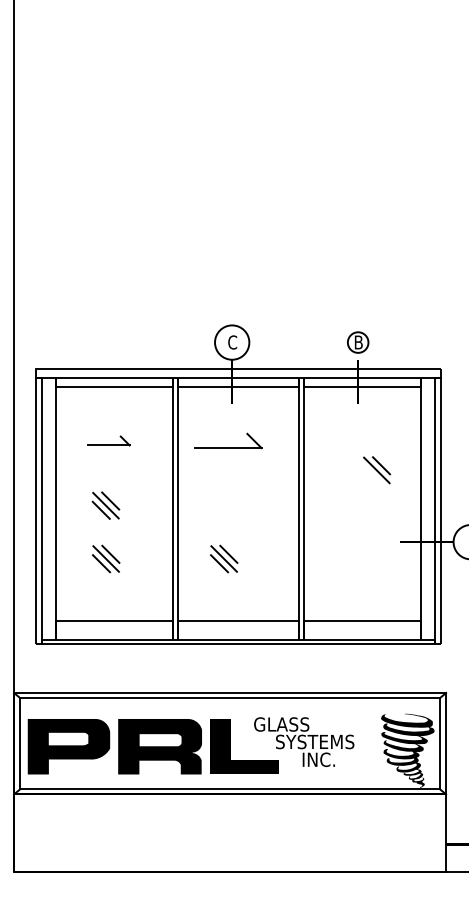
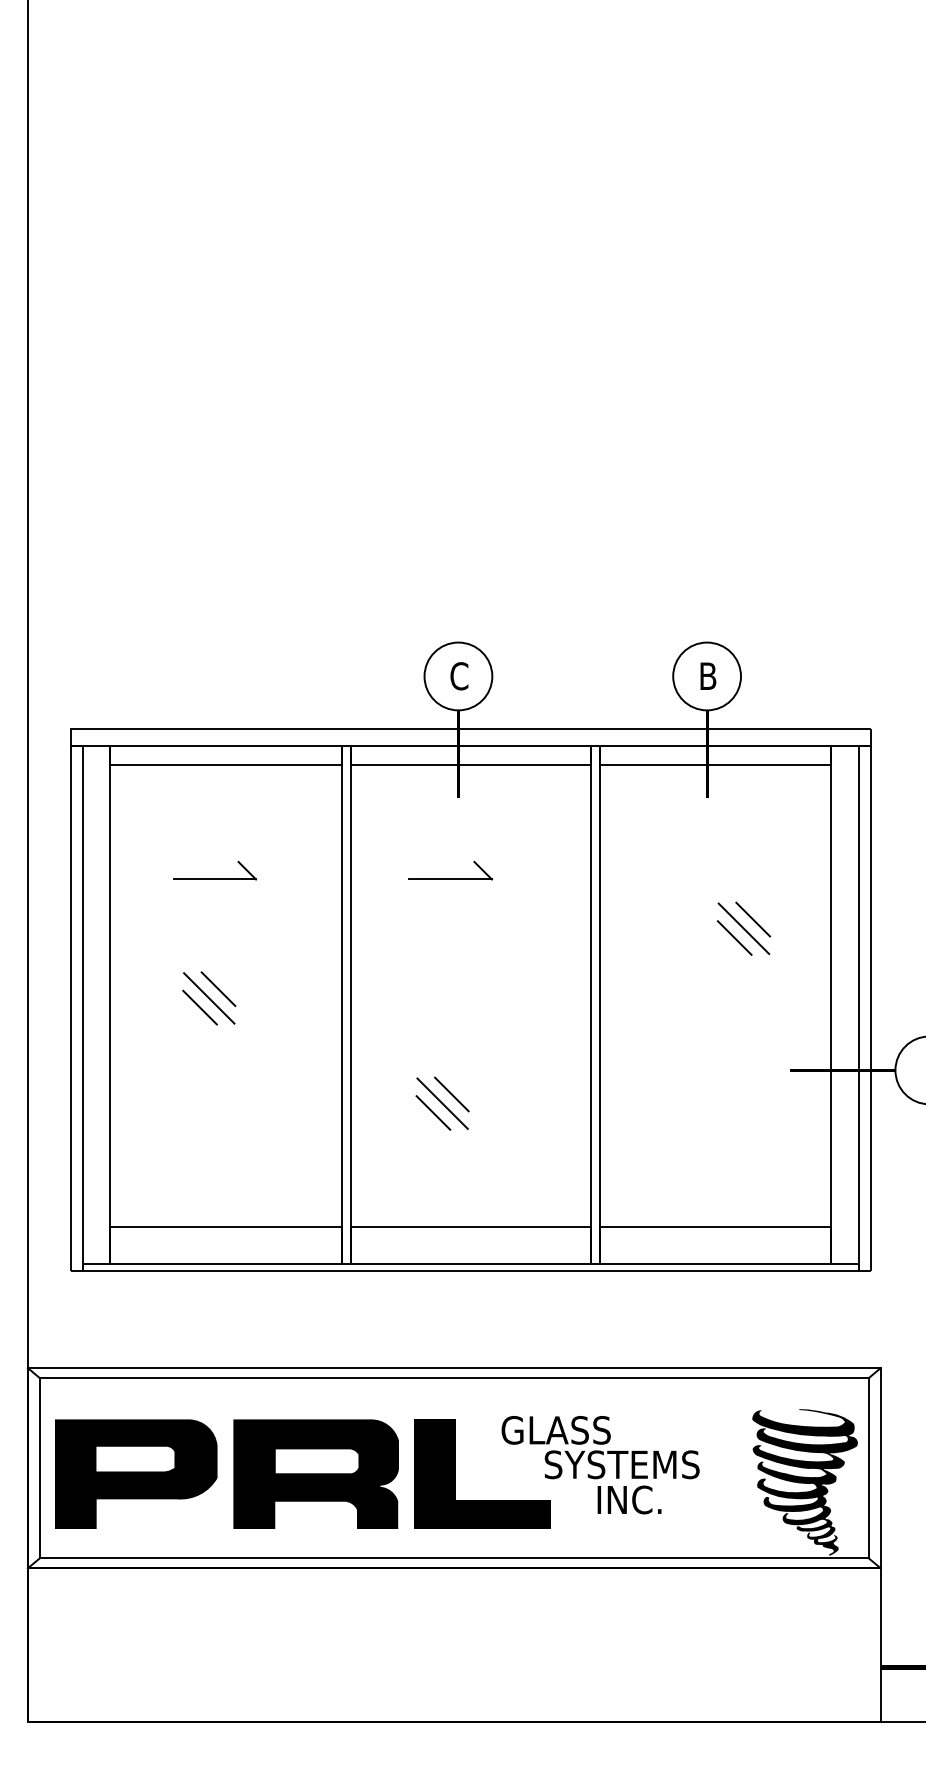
circle: (358, 342) -> (707, 676), size x1.67
part: (228, 440) -> (451, 869), size x0.62
line: (371, 474) -> (733, 936), added
part: (106, 558) -> (210, 1102), removed

